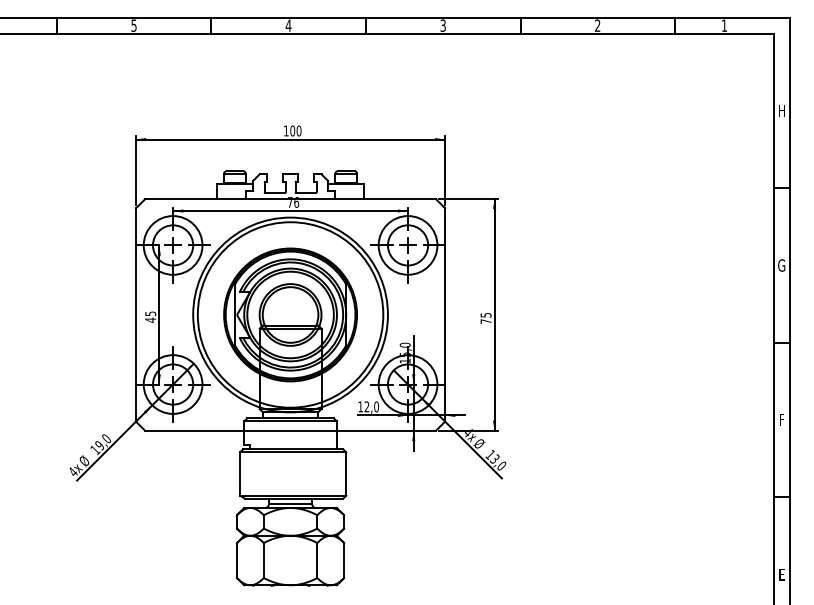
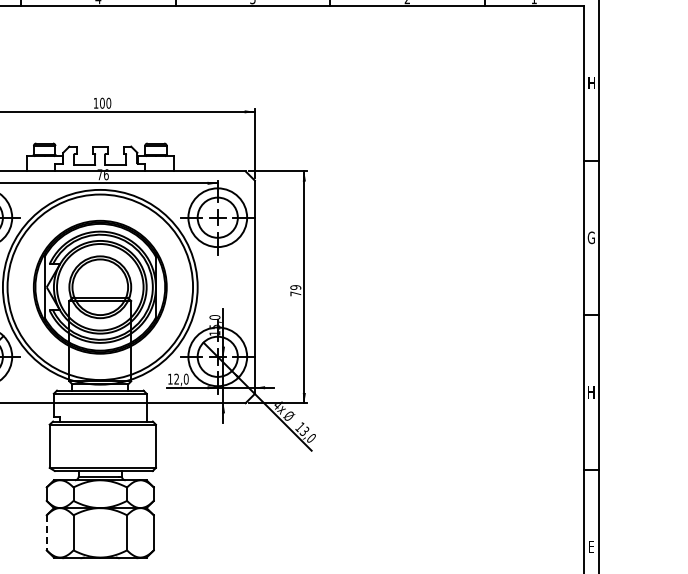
text: (485, 314) -> (295, 286), 75 -> 79
text: (781, 419) -> (591, 391), F -> H
line: (237, 560) -> (47, 532), solid -> dashed

